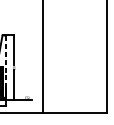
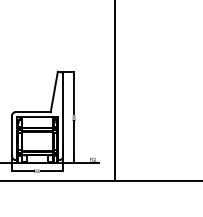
line: (5, 62) -> (62, 109), dashed -> solid

